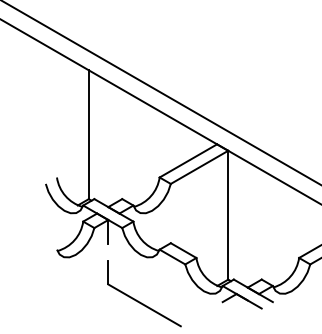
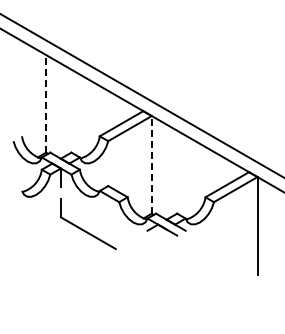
line: (89, 134) -> (46, 103), solid -> dashed
line: (227, 214) -> (151, 164), solid -> dashed

